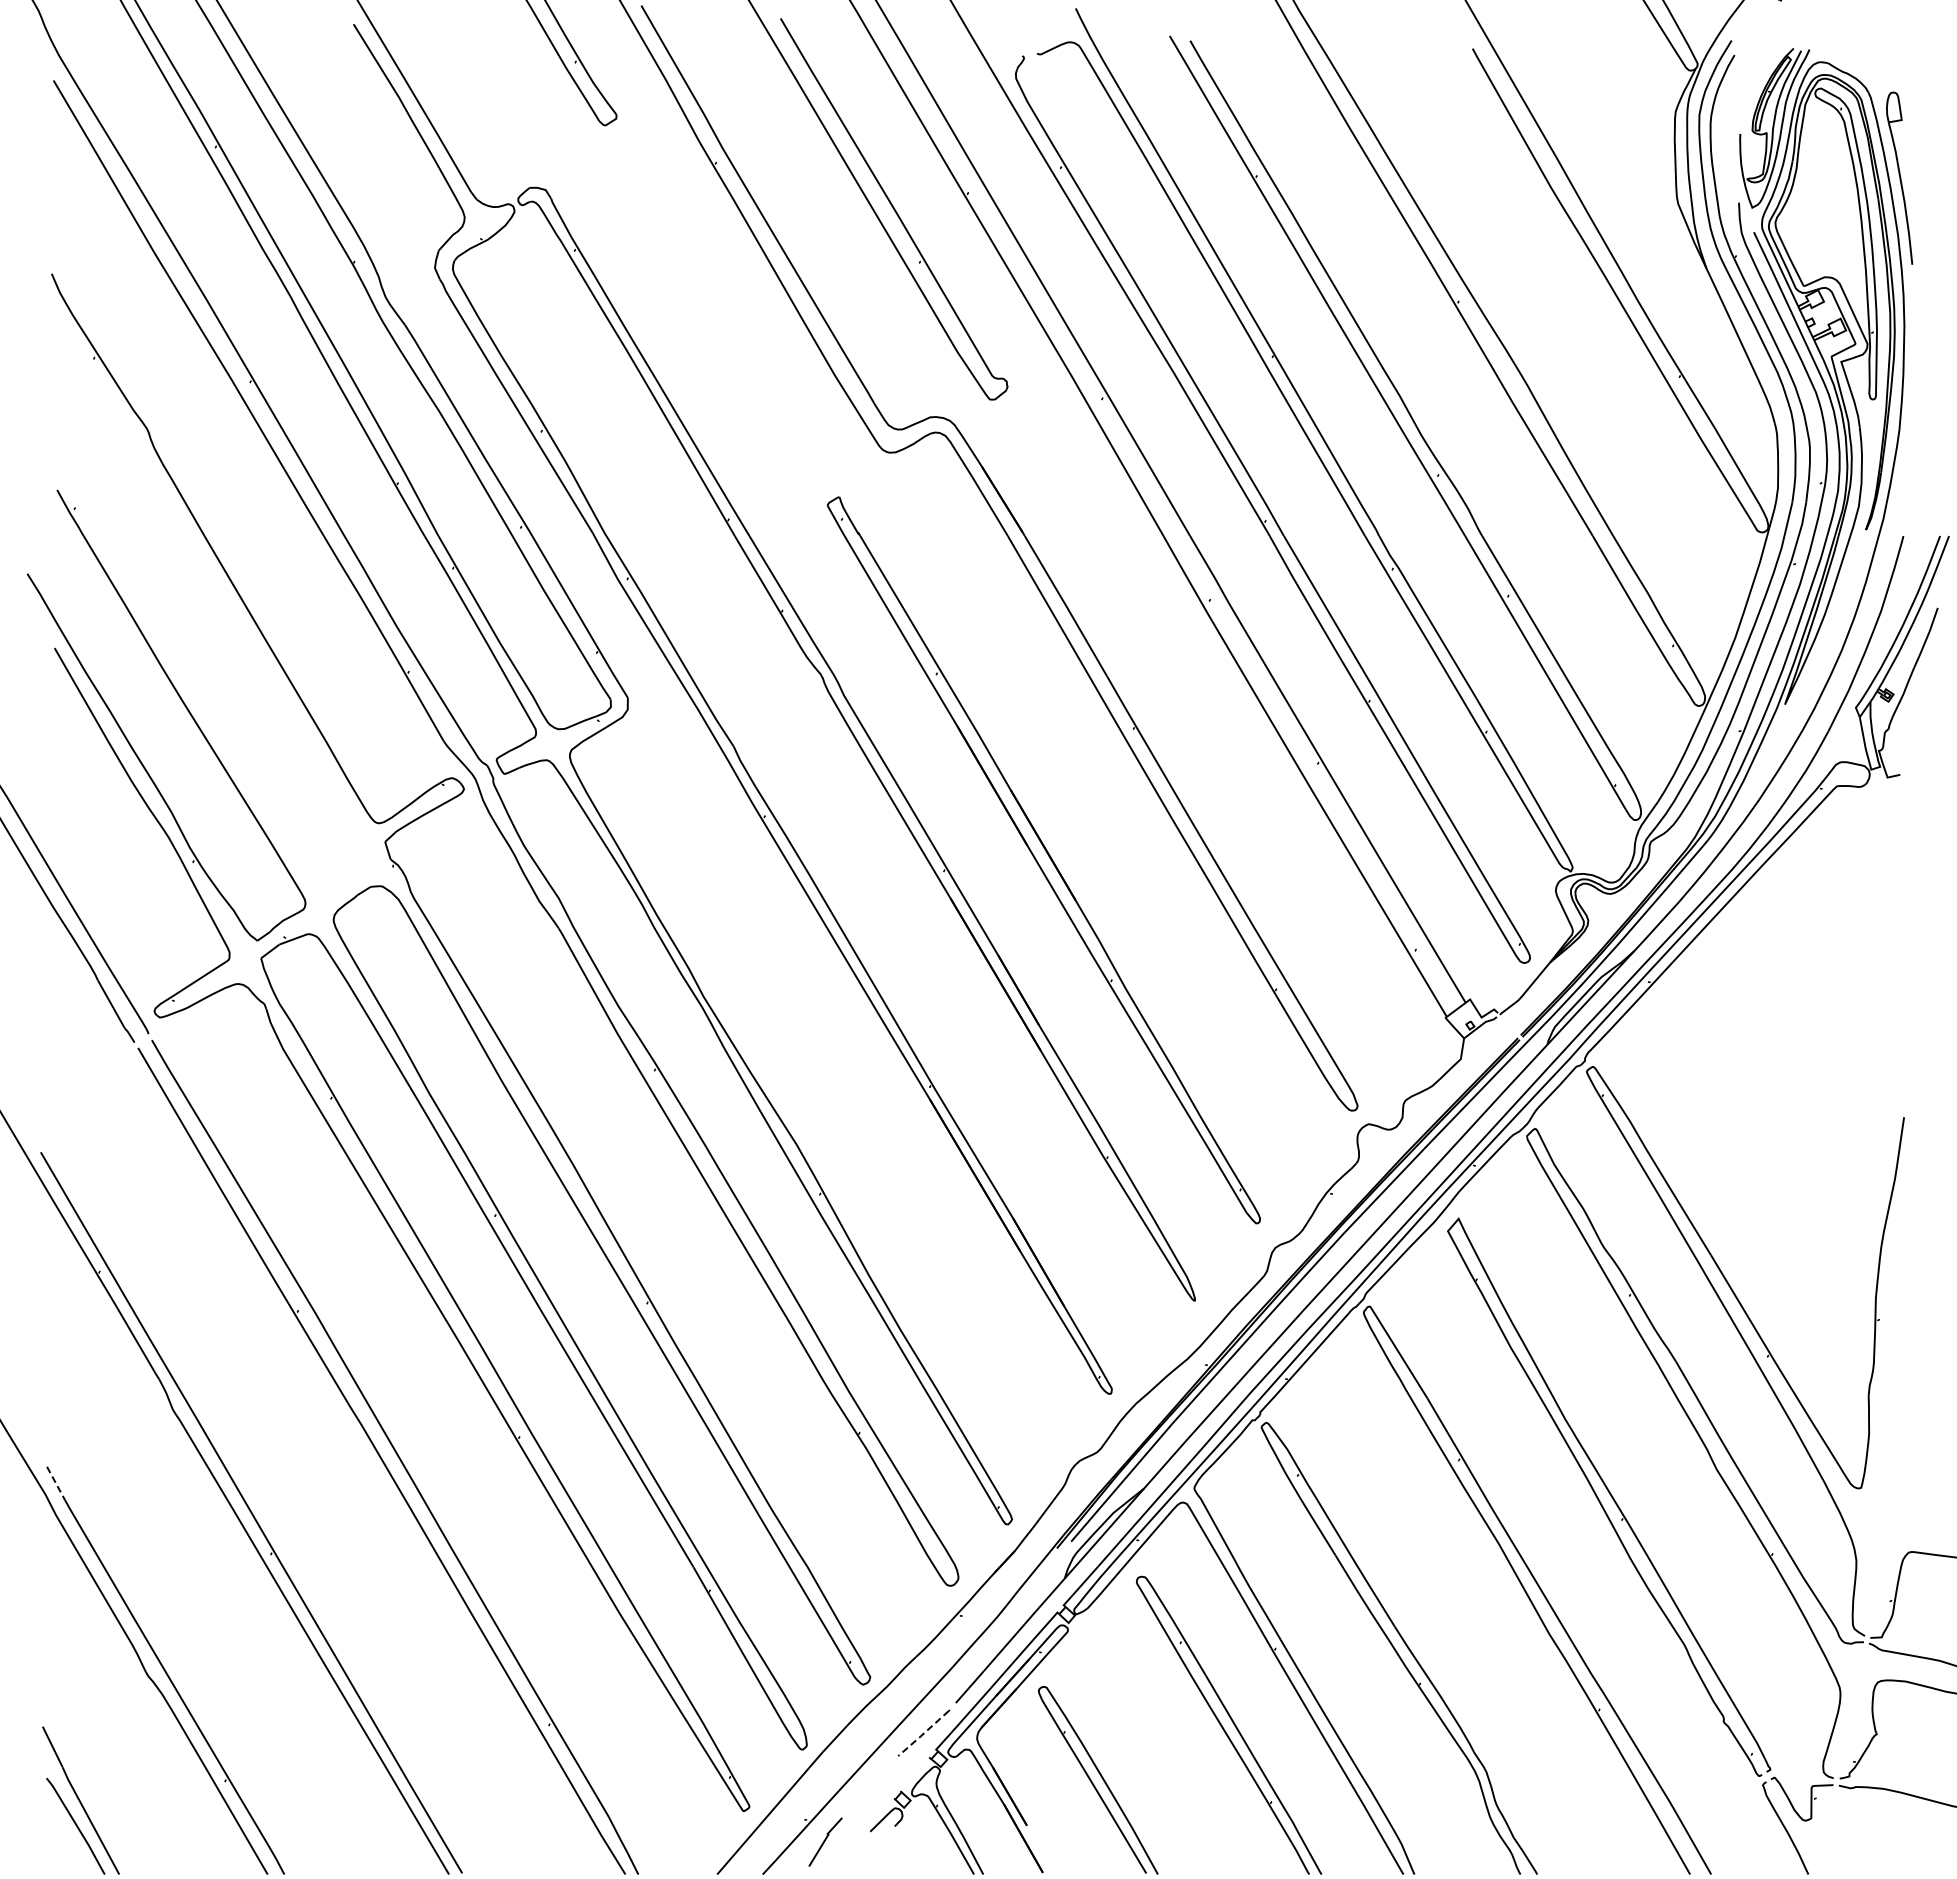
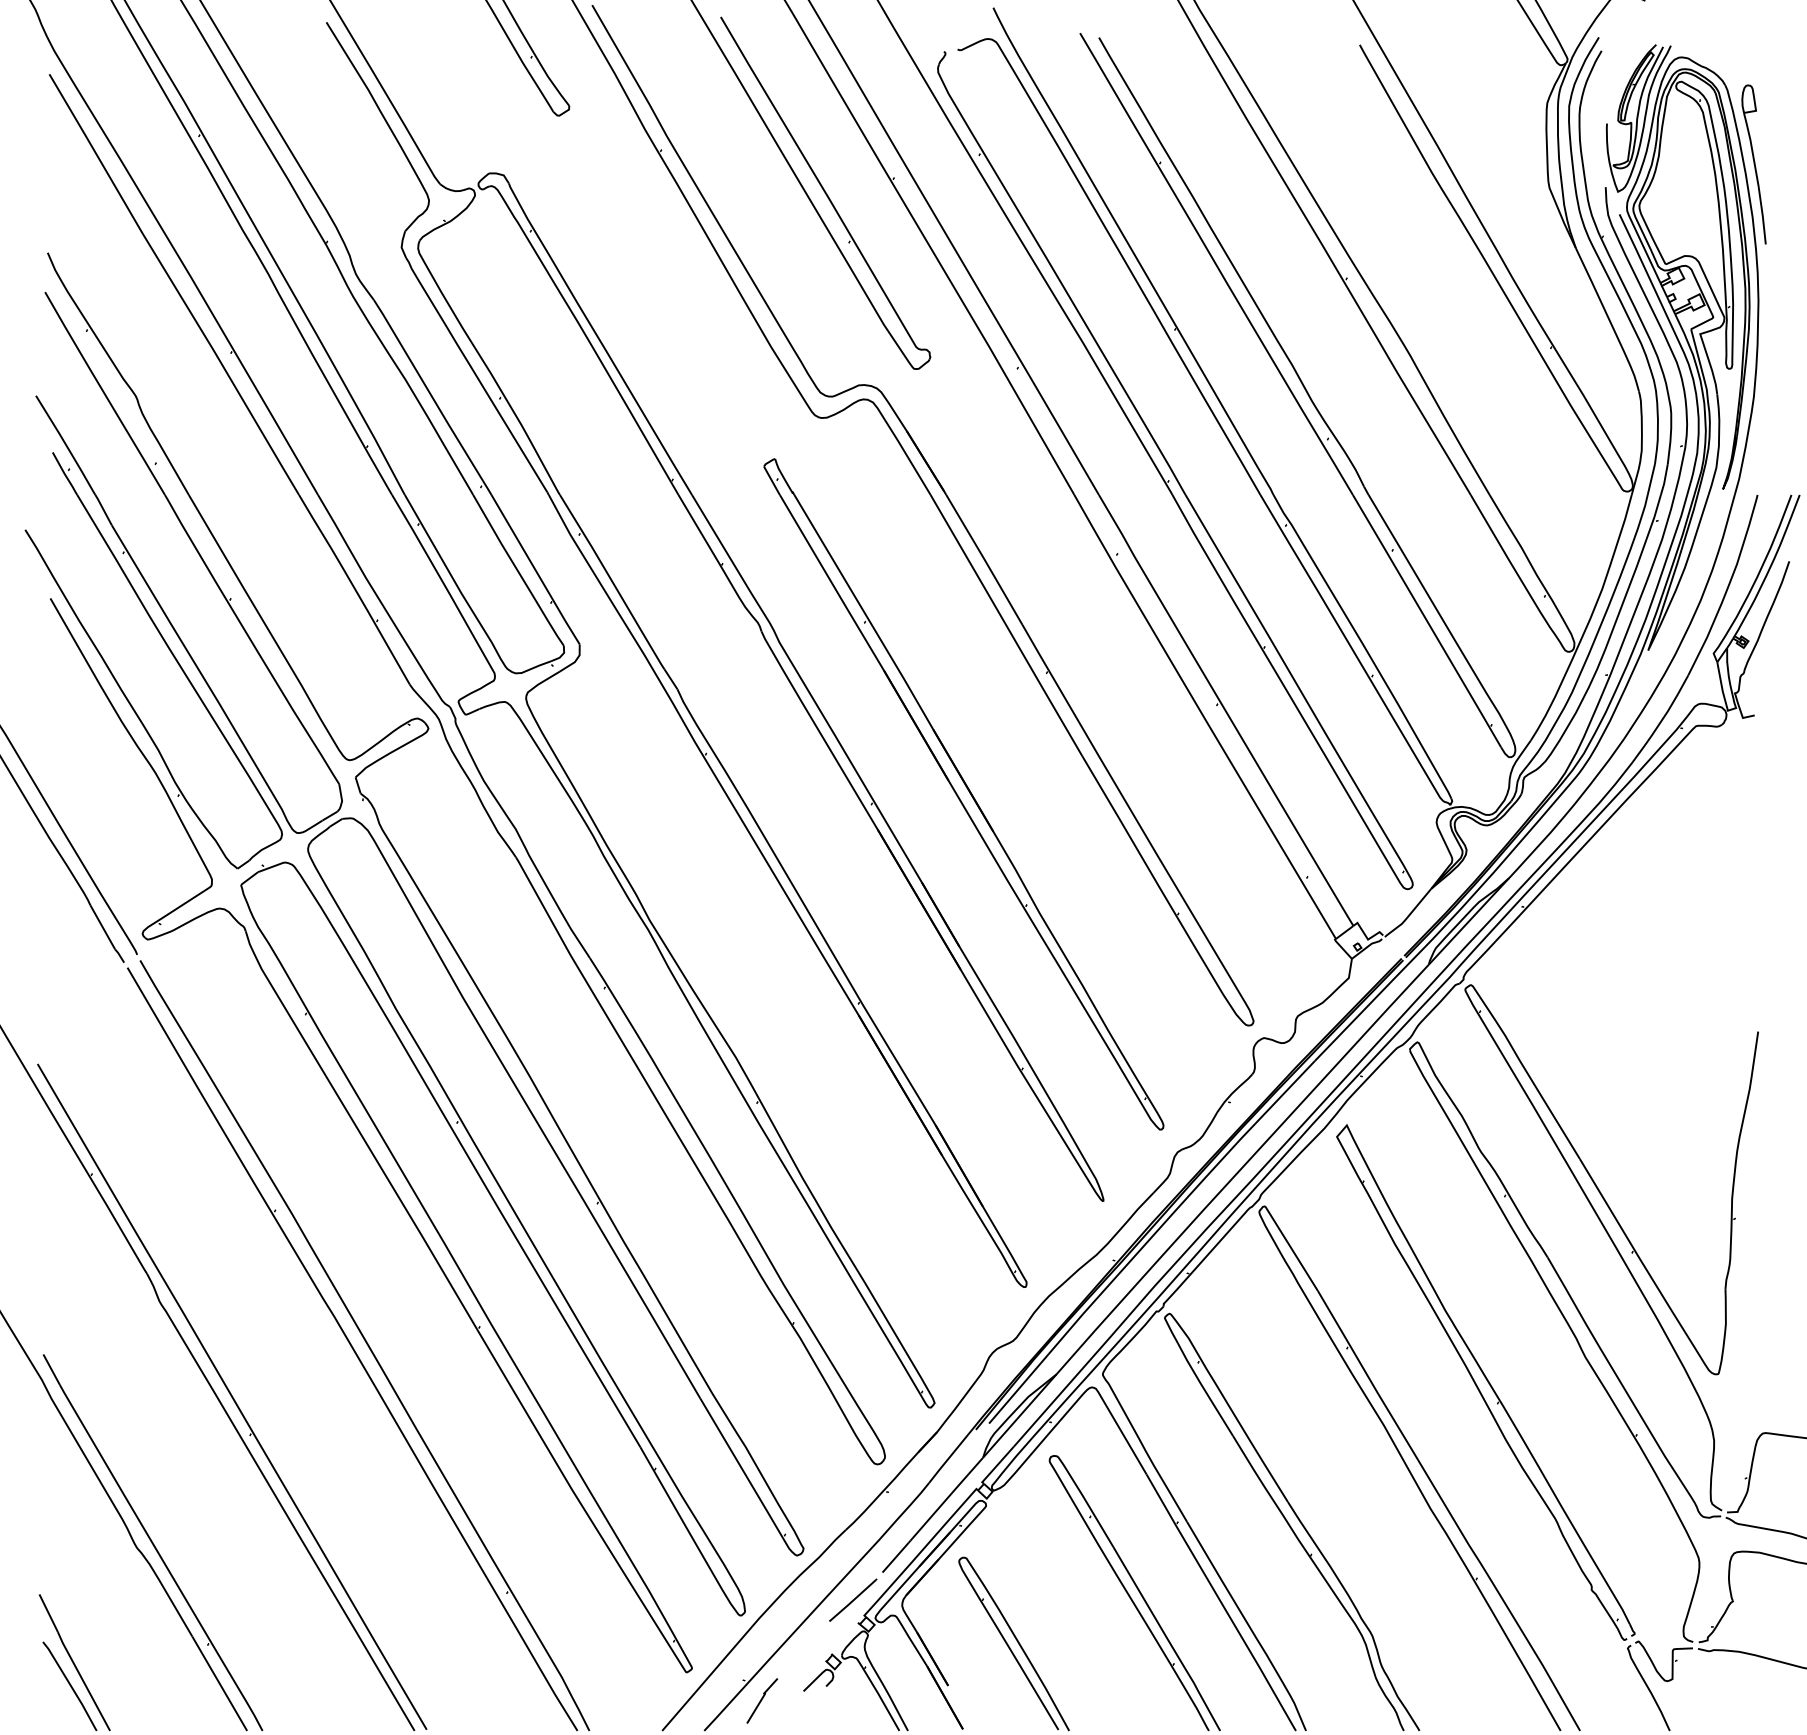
part: (216, 603) -> (199, 557), added
line: (55, 1483) -> (51, 1369), dashed -> solid
line: (923, 1734) -> (852, 1601), dashed -> solid

